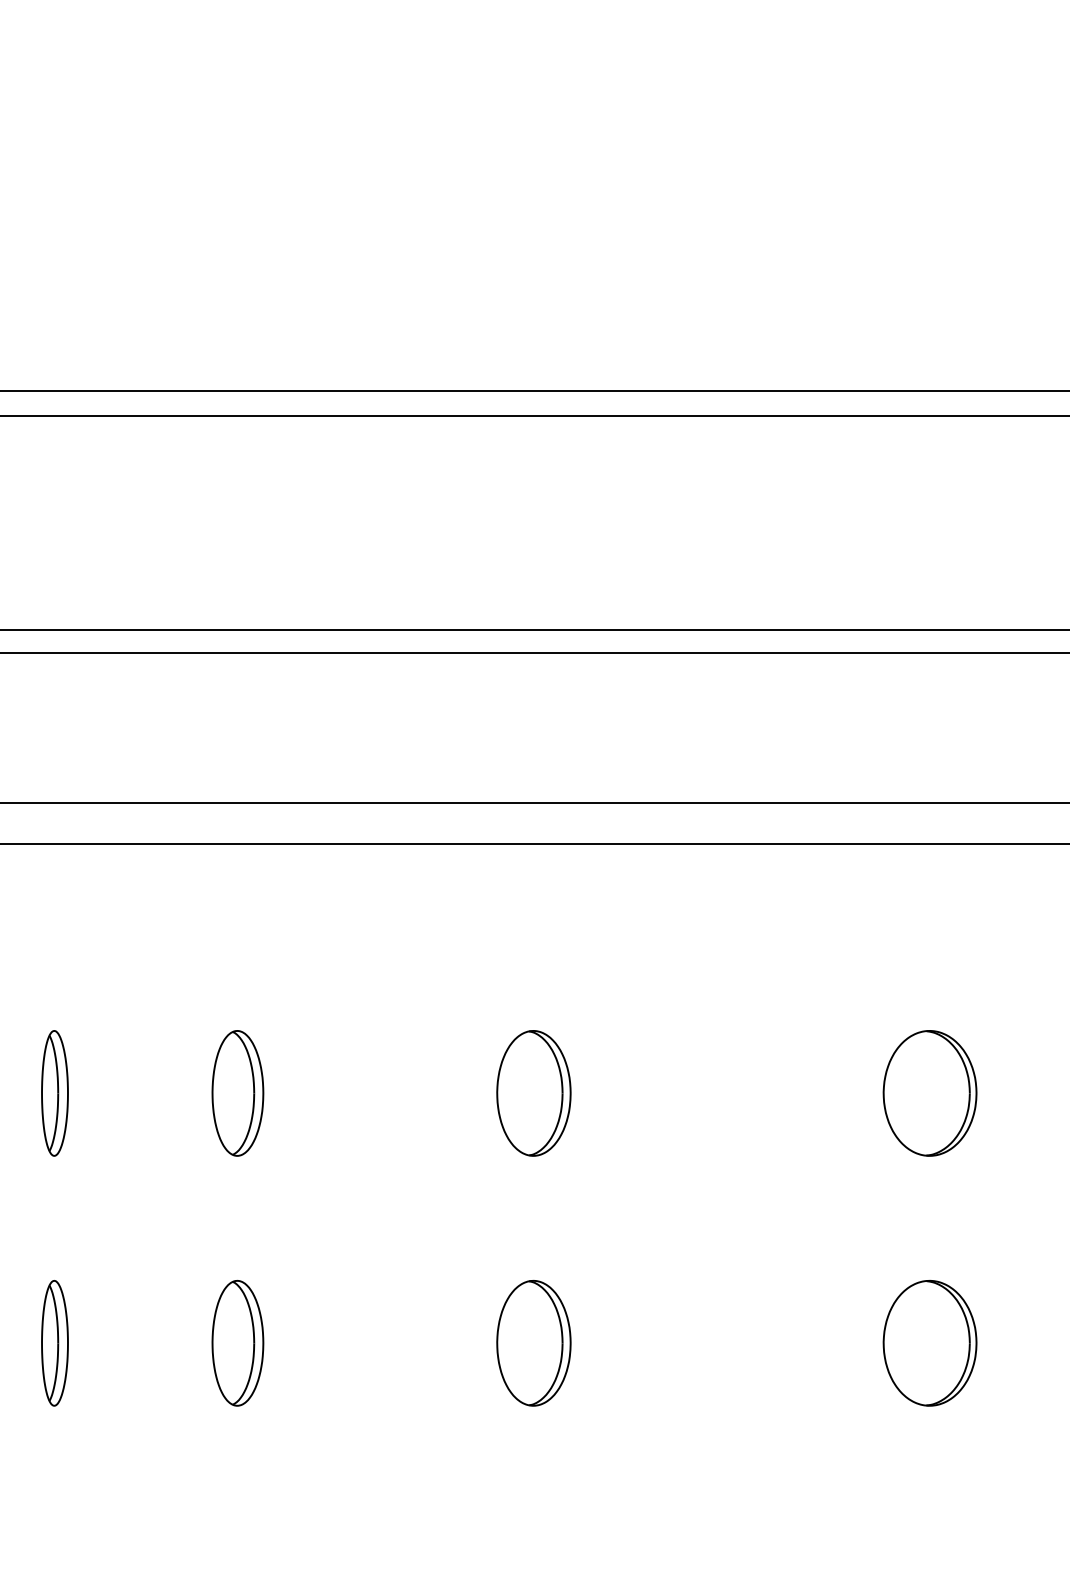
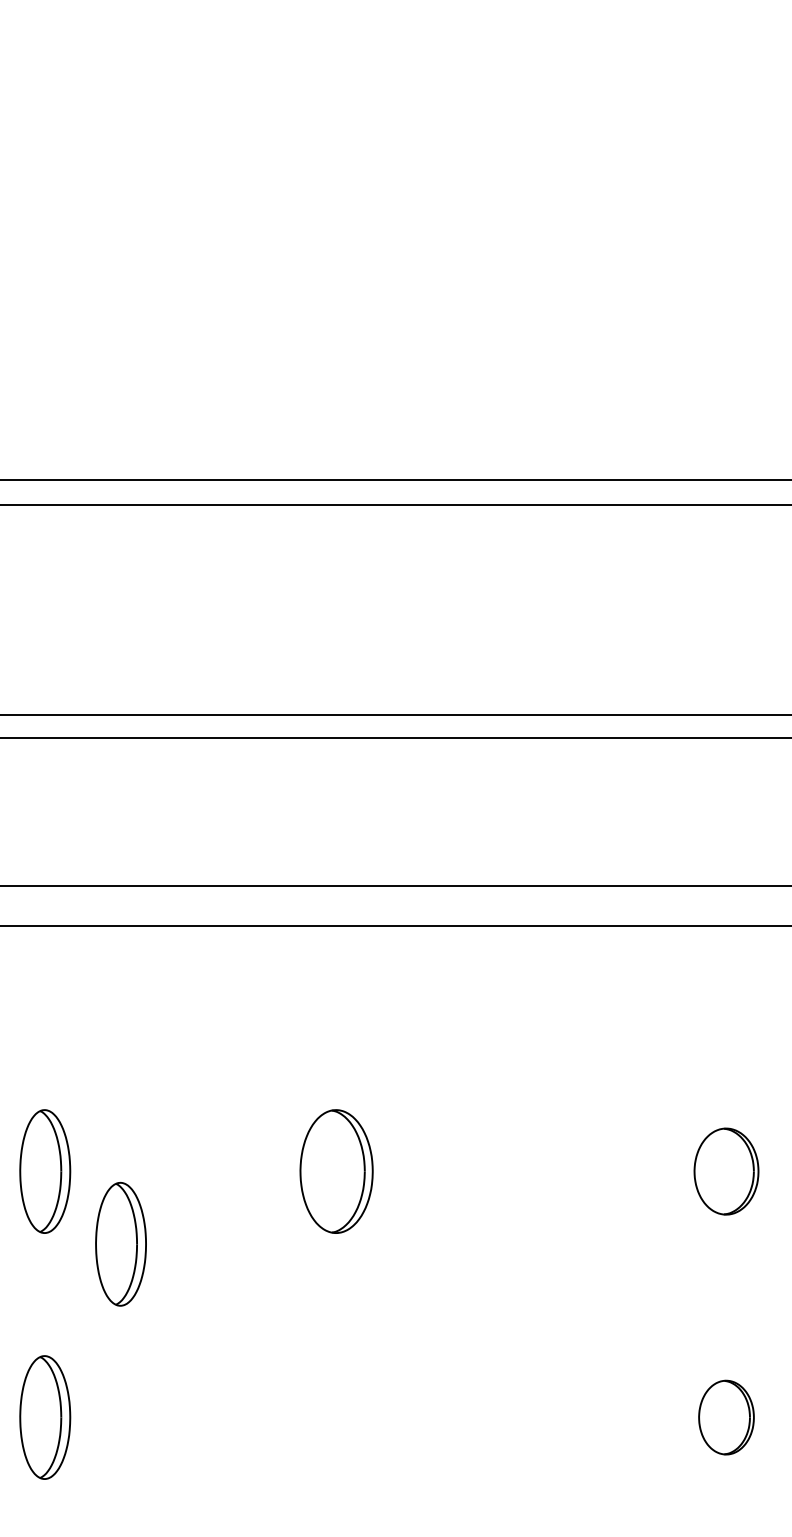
part: (929, 1093) -> (725, 1171), size x0.7
part: (314, 1167) -> (120, 1244), added
part: (533, 1343) -> (336, 1417), removed
part: (929, 1343) -> (725, 1417), size x0.6

